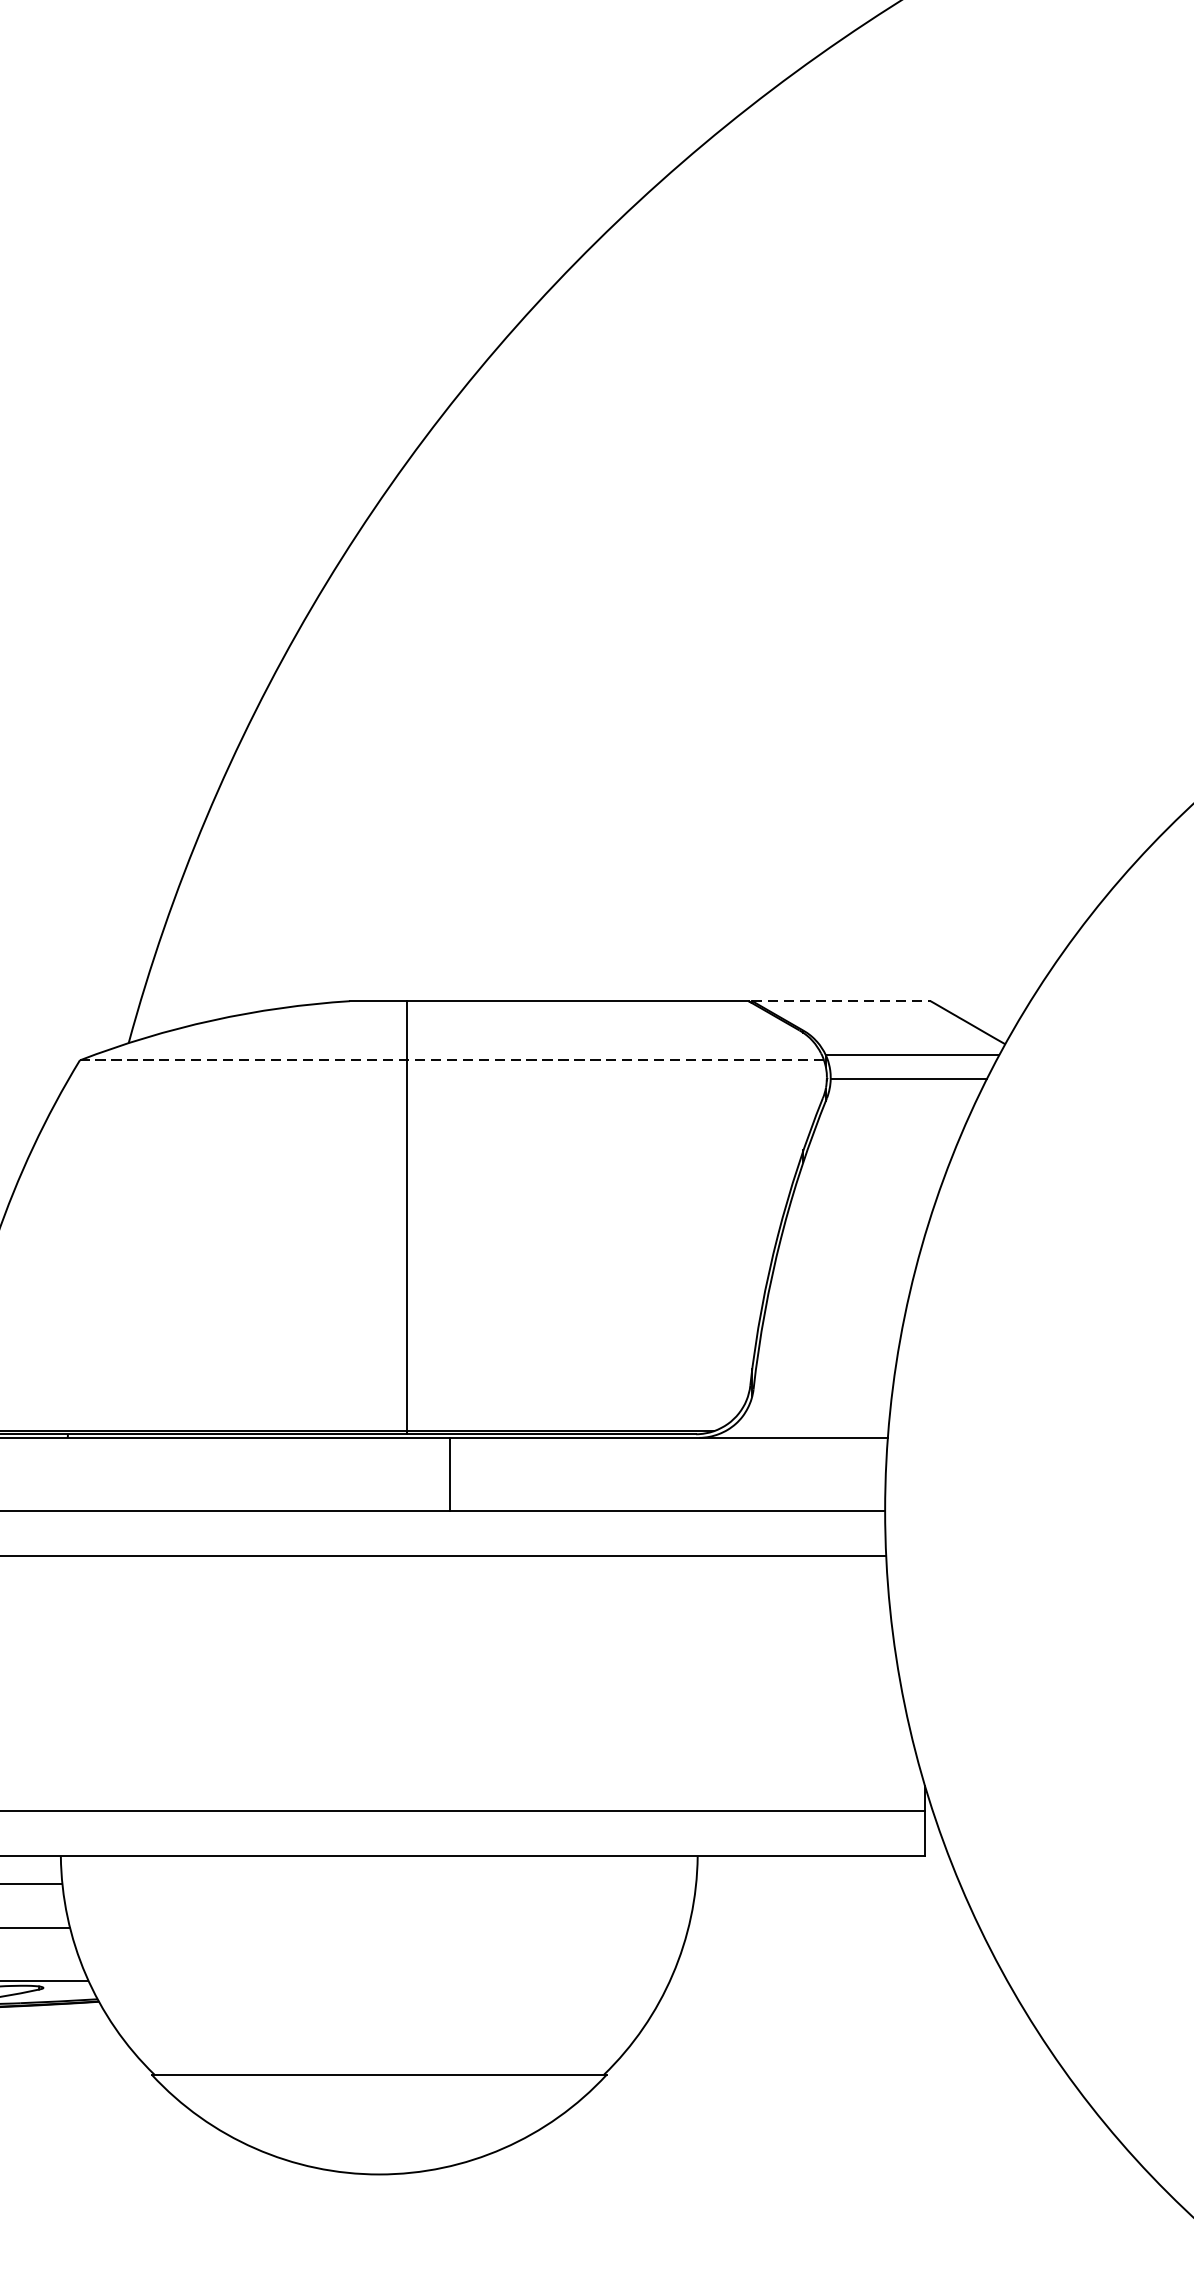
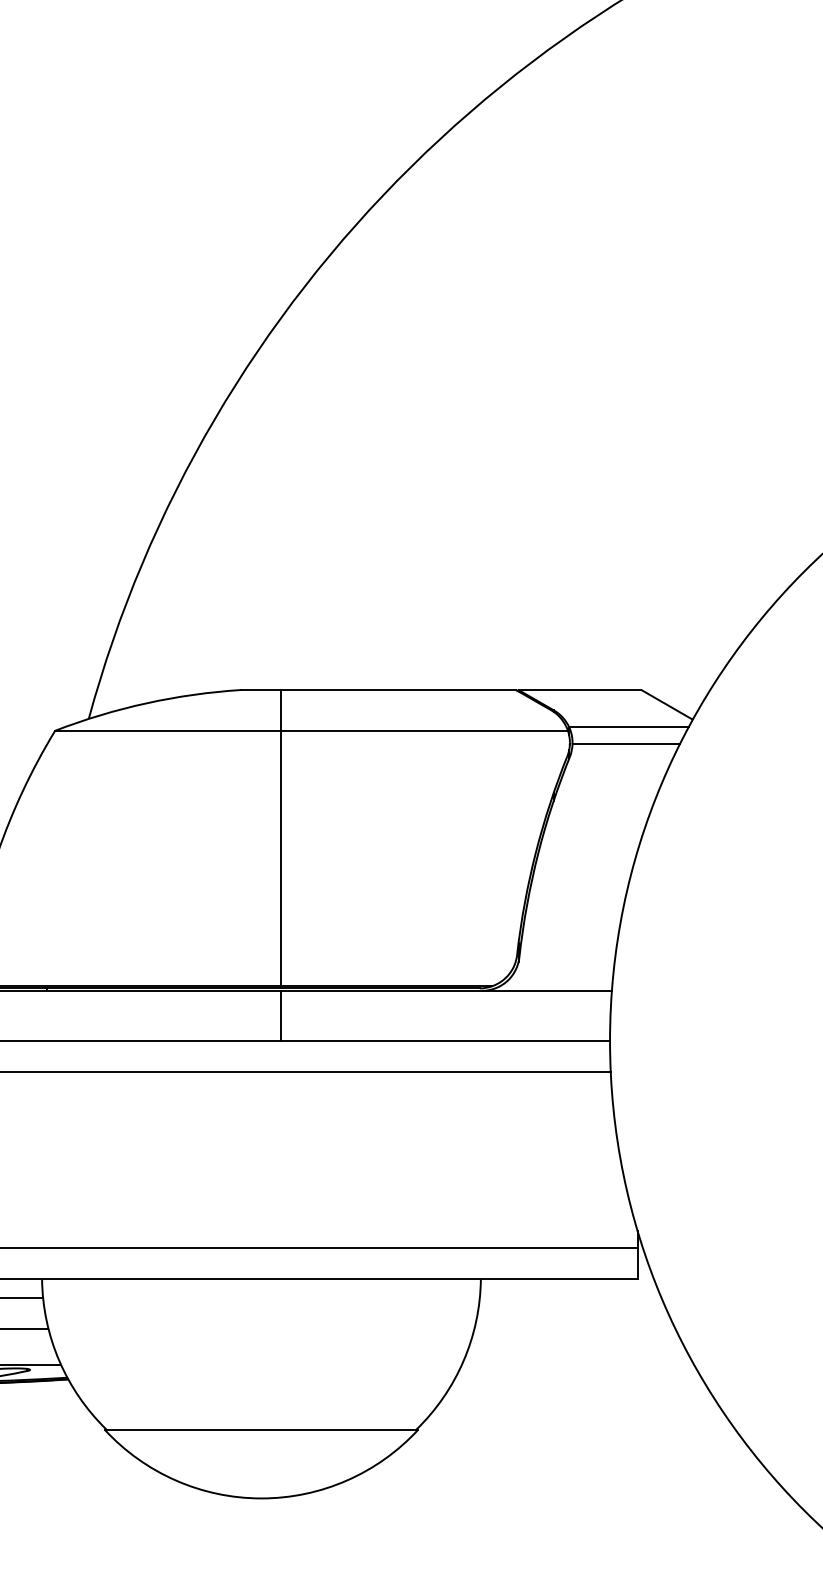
line: (842, 1001) -> (580, 690), dashed -> solid
line: (451, 1059) -> (311, 730), dashed -> solid
line: (448, 1473) -> (280, 1015), moved

